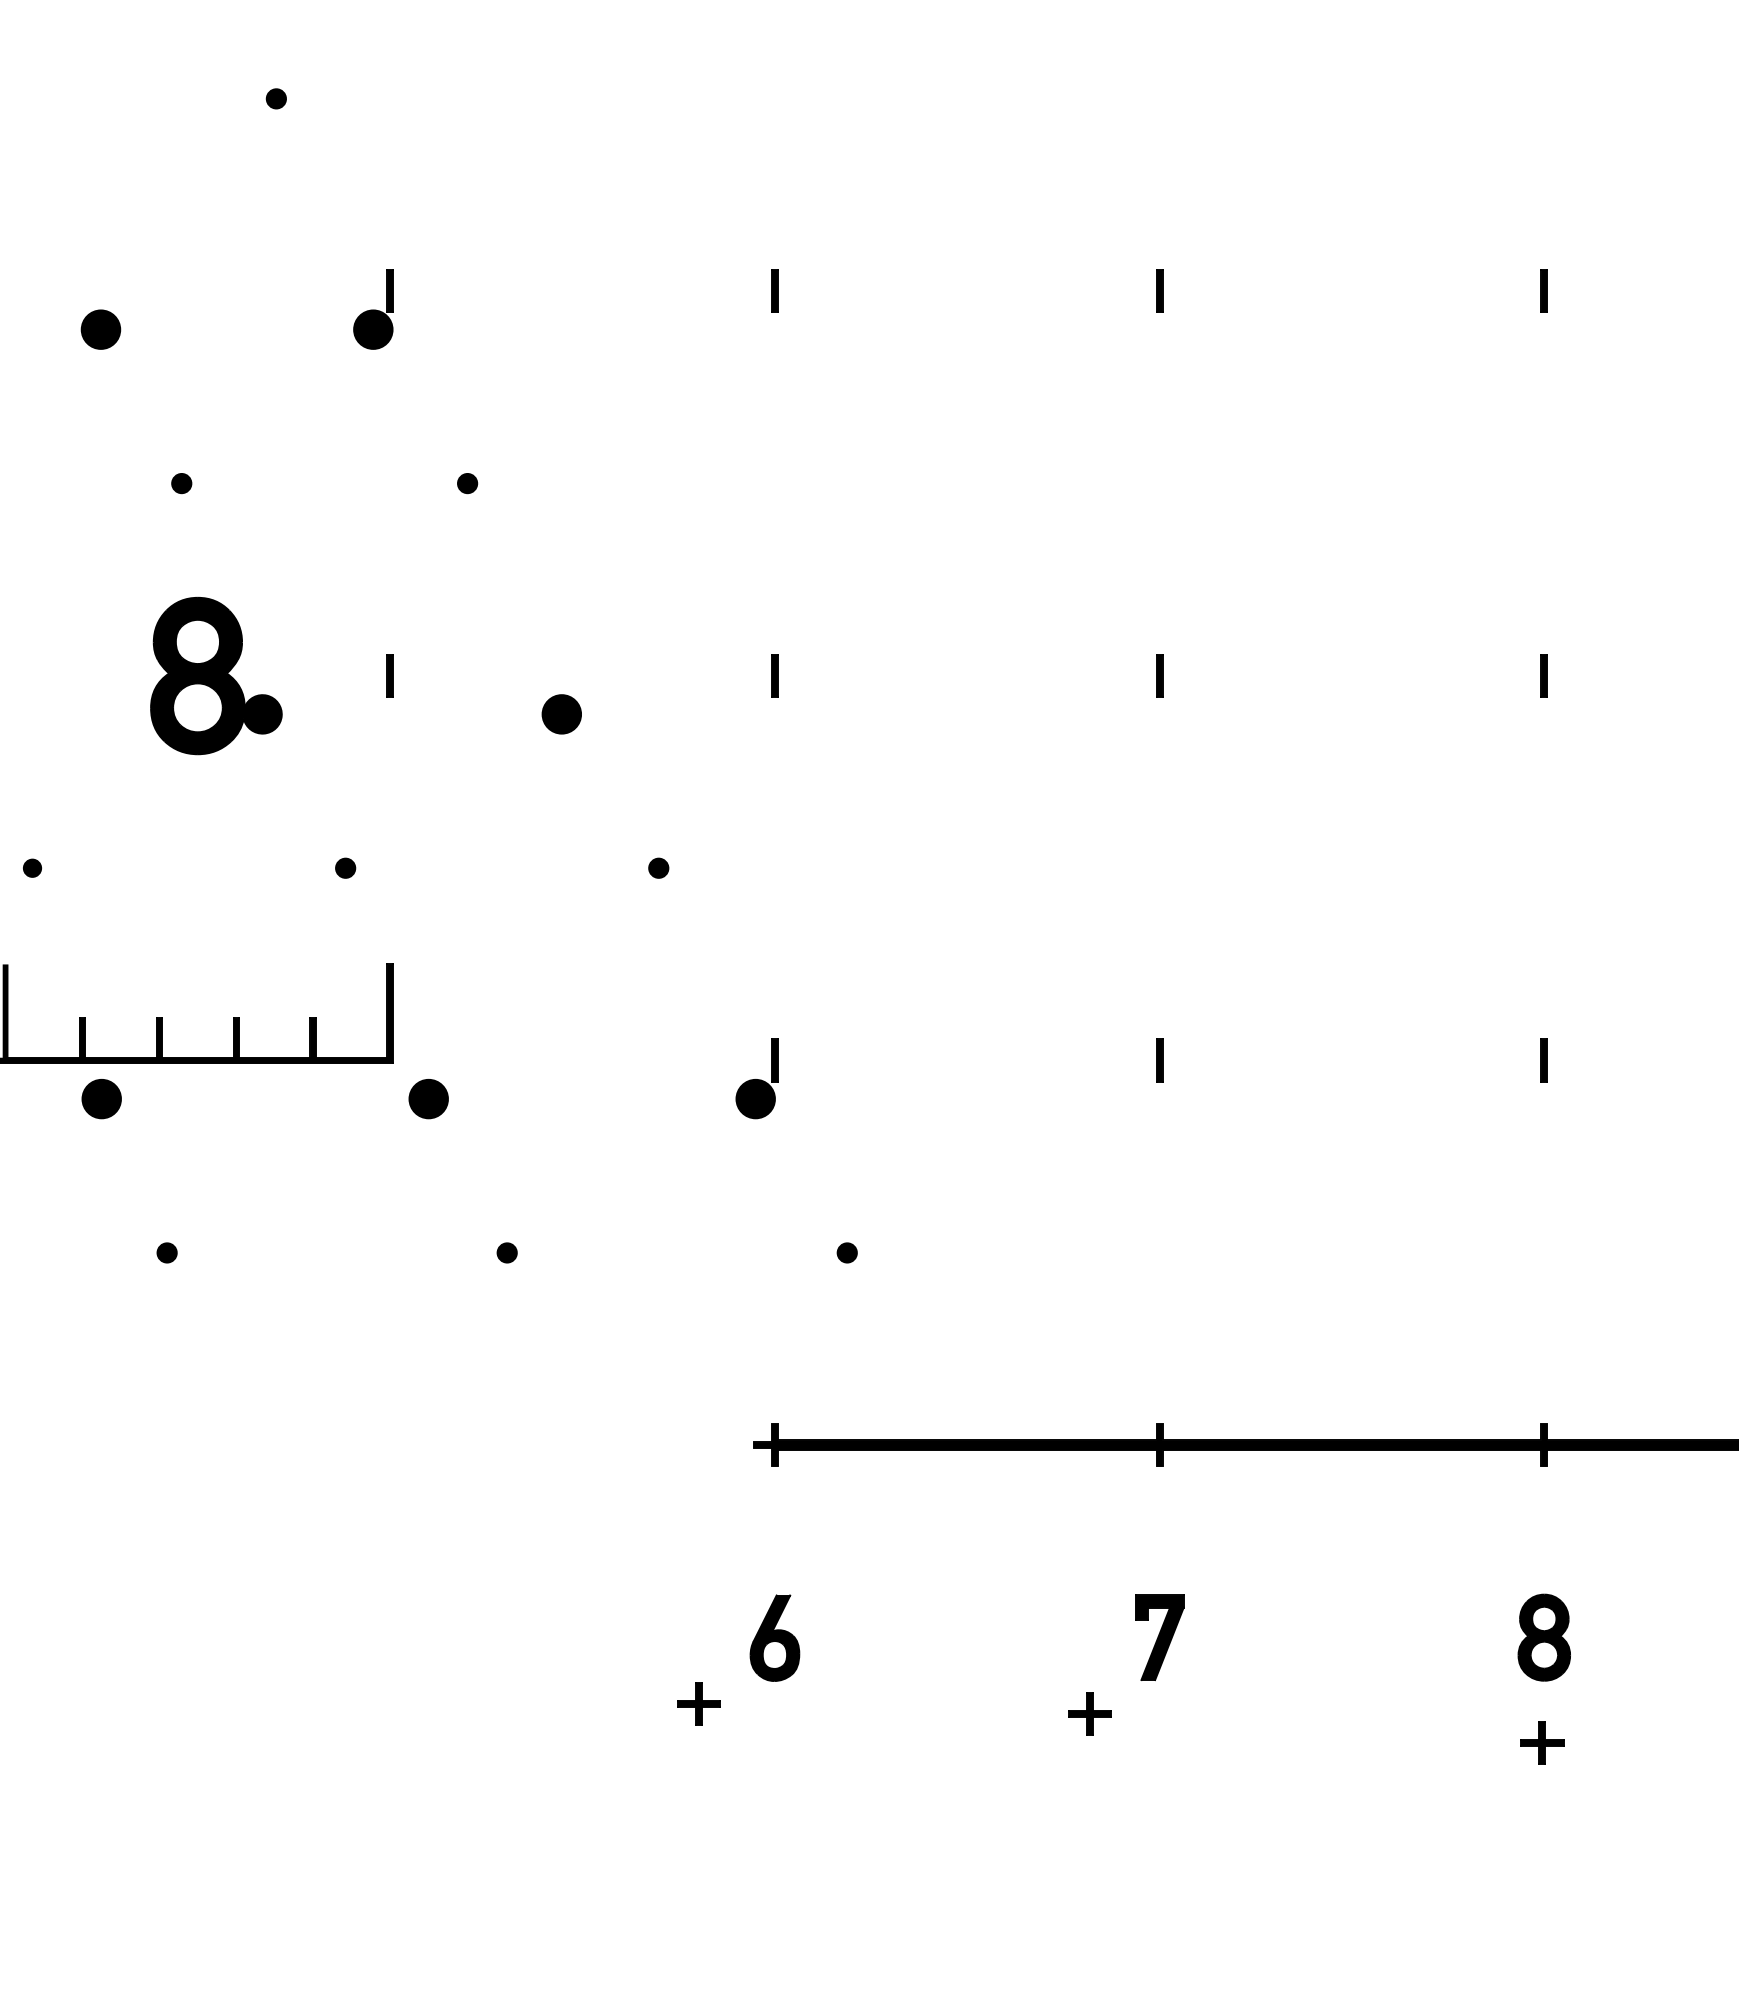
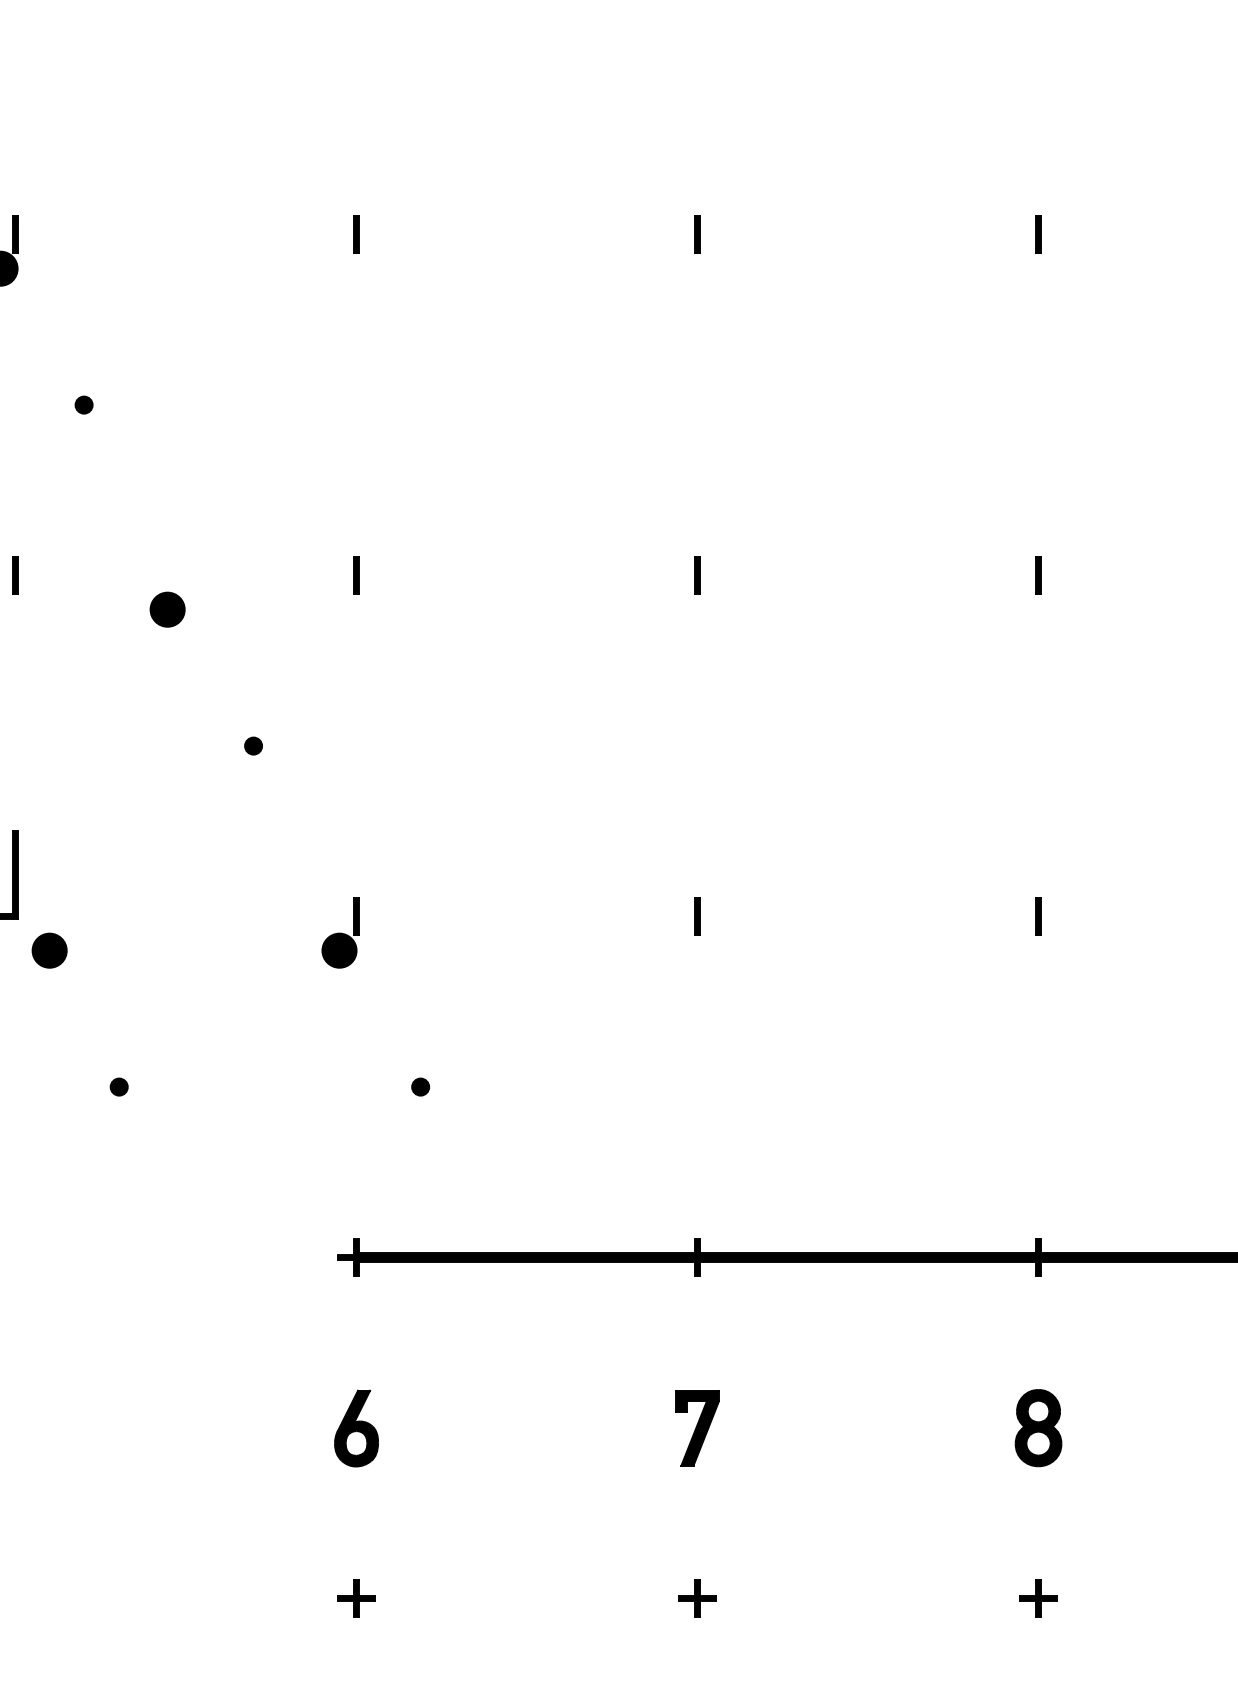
part: (698, 1703) -> (356, 1598), moved
part: (1089, 1713) -> (697, 1598), moved
part: (1542, 1742) -> (1038, 1598), moved

